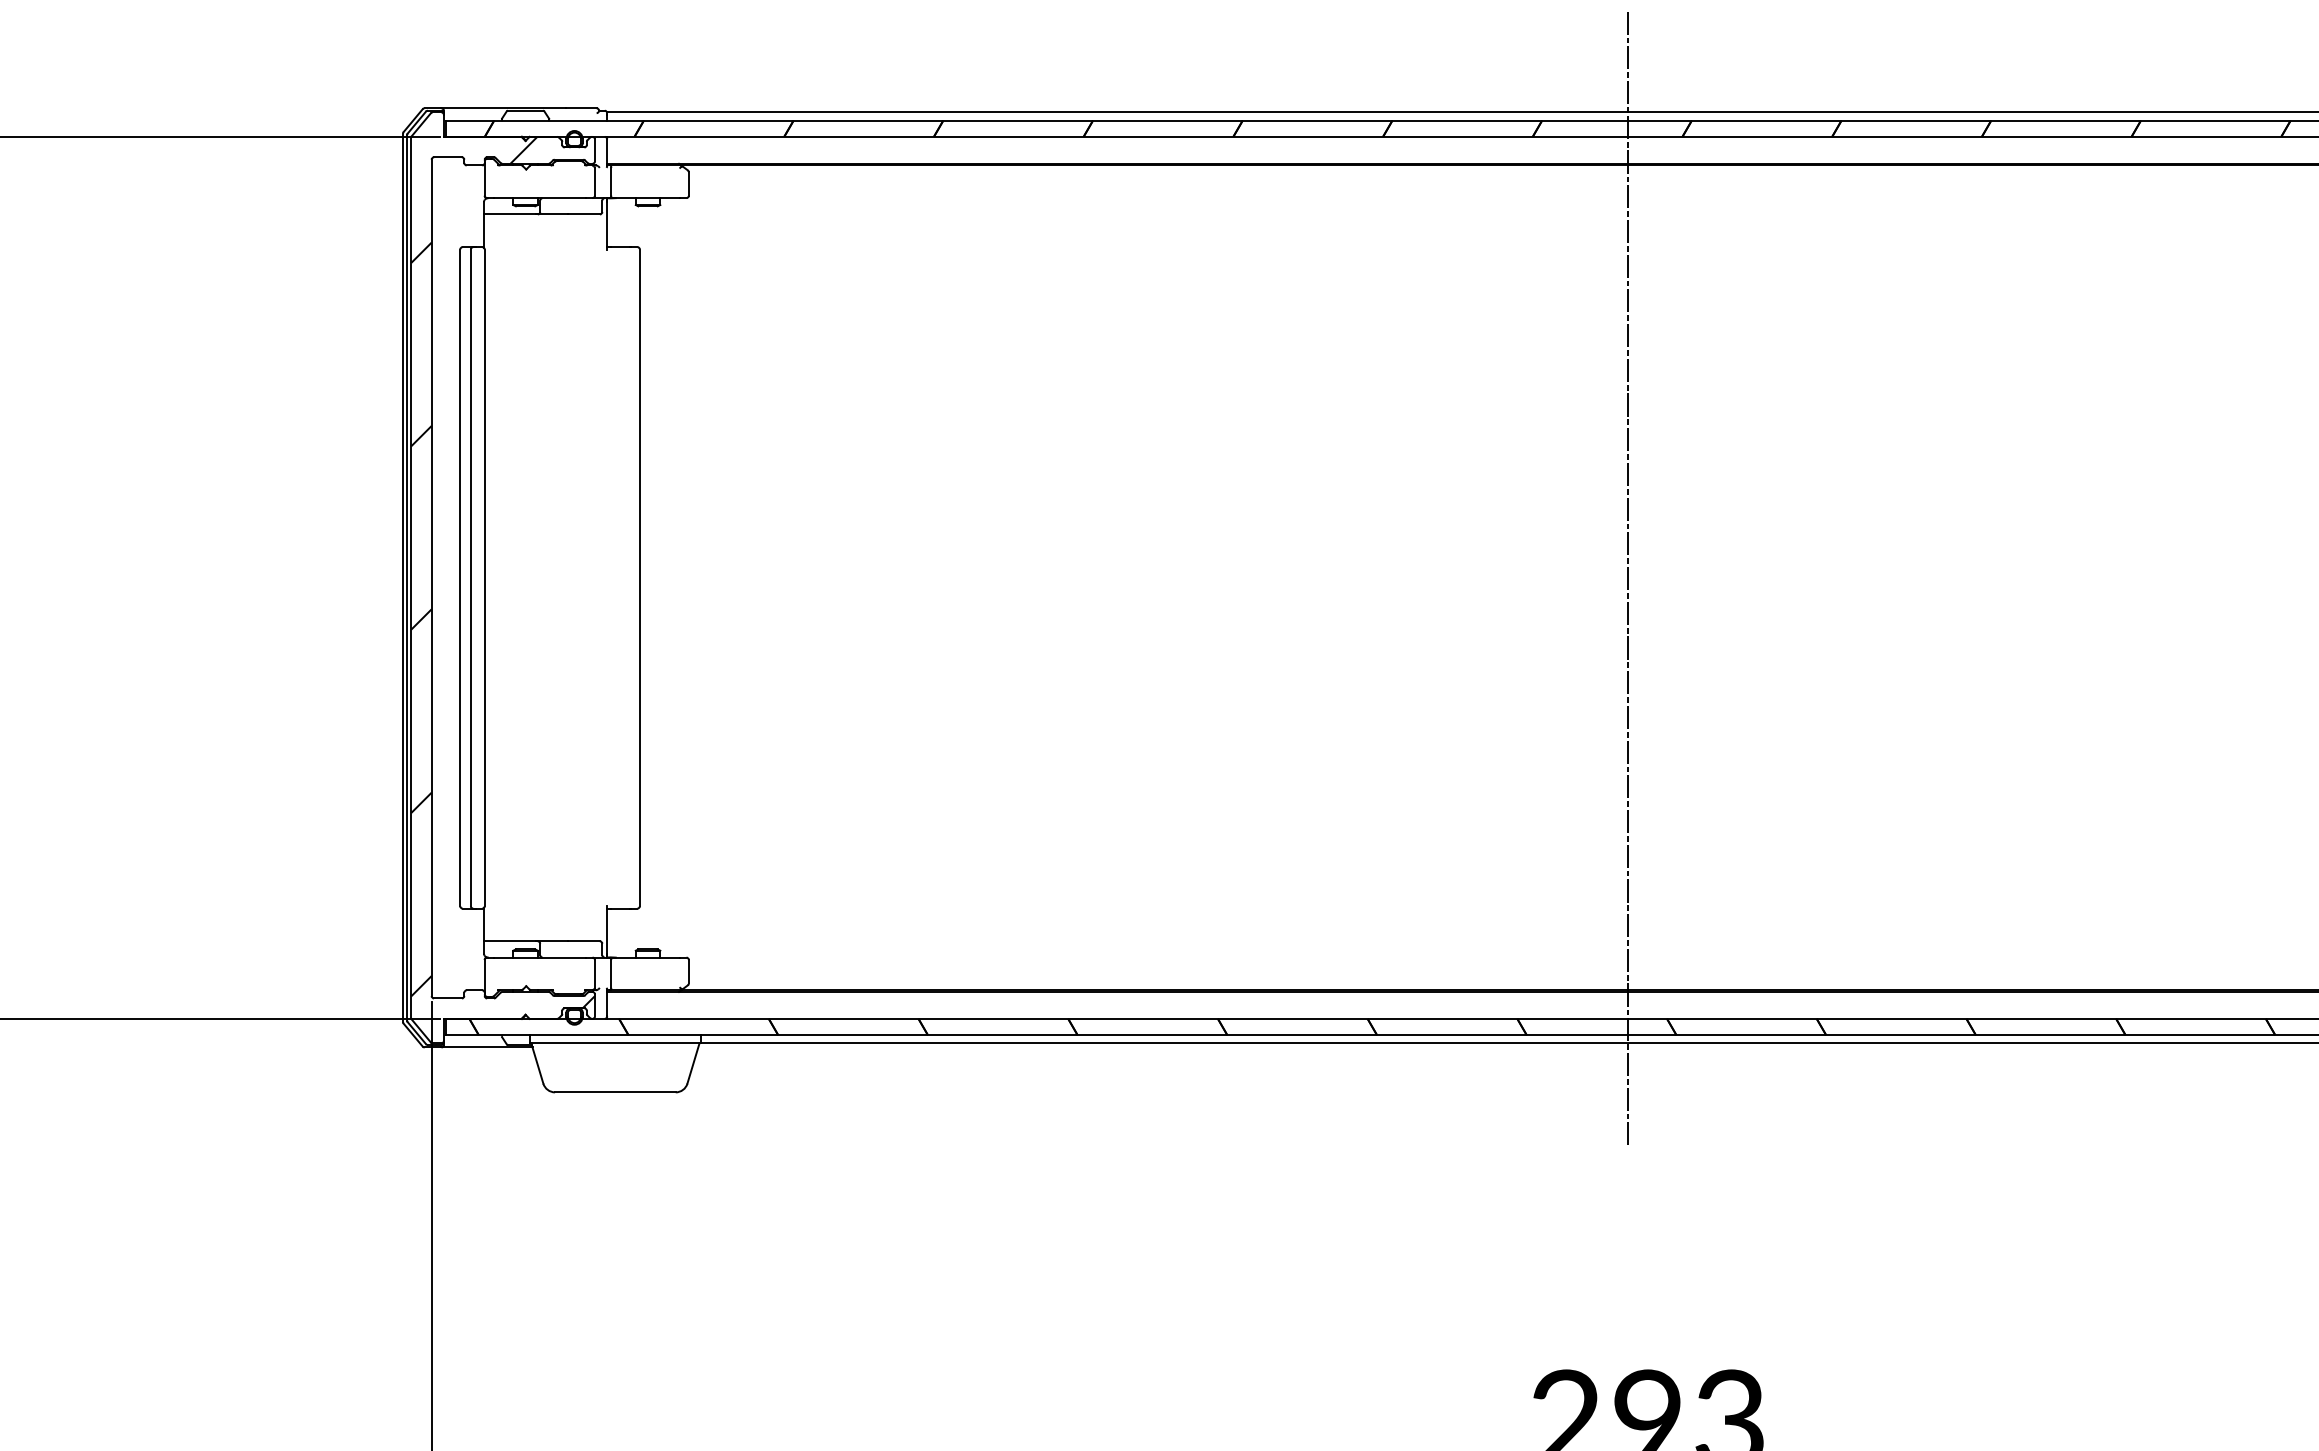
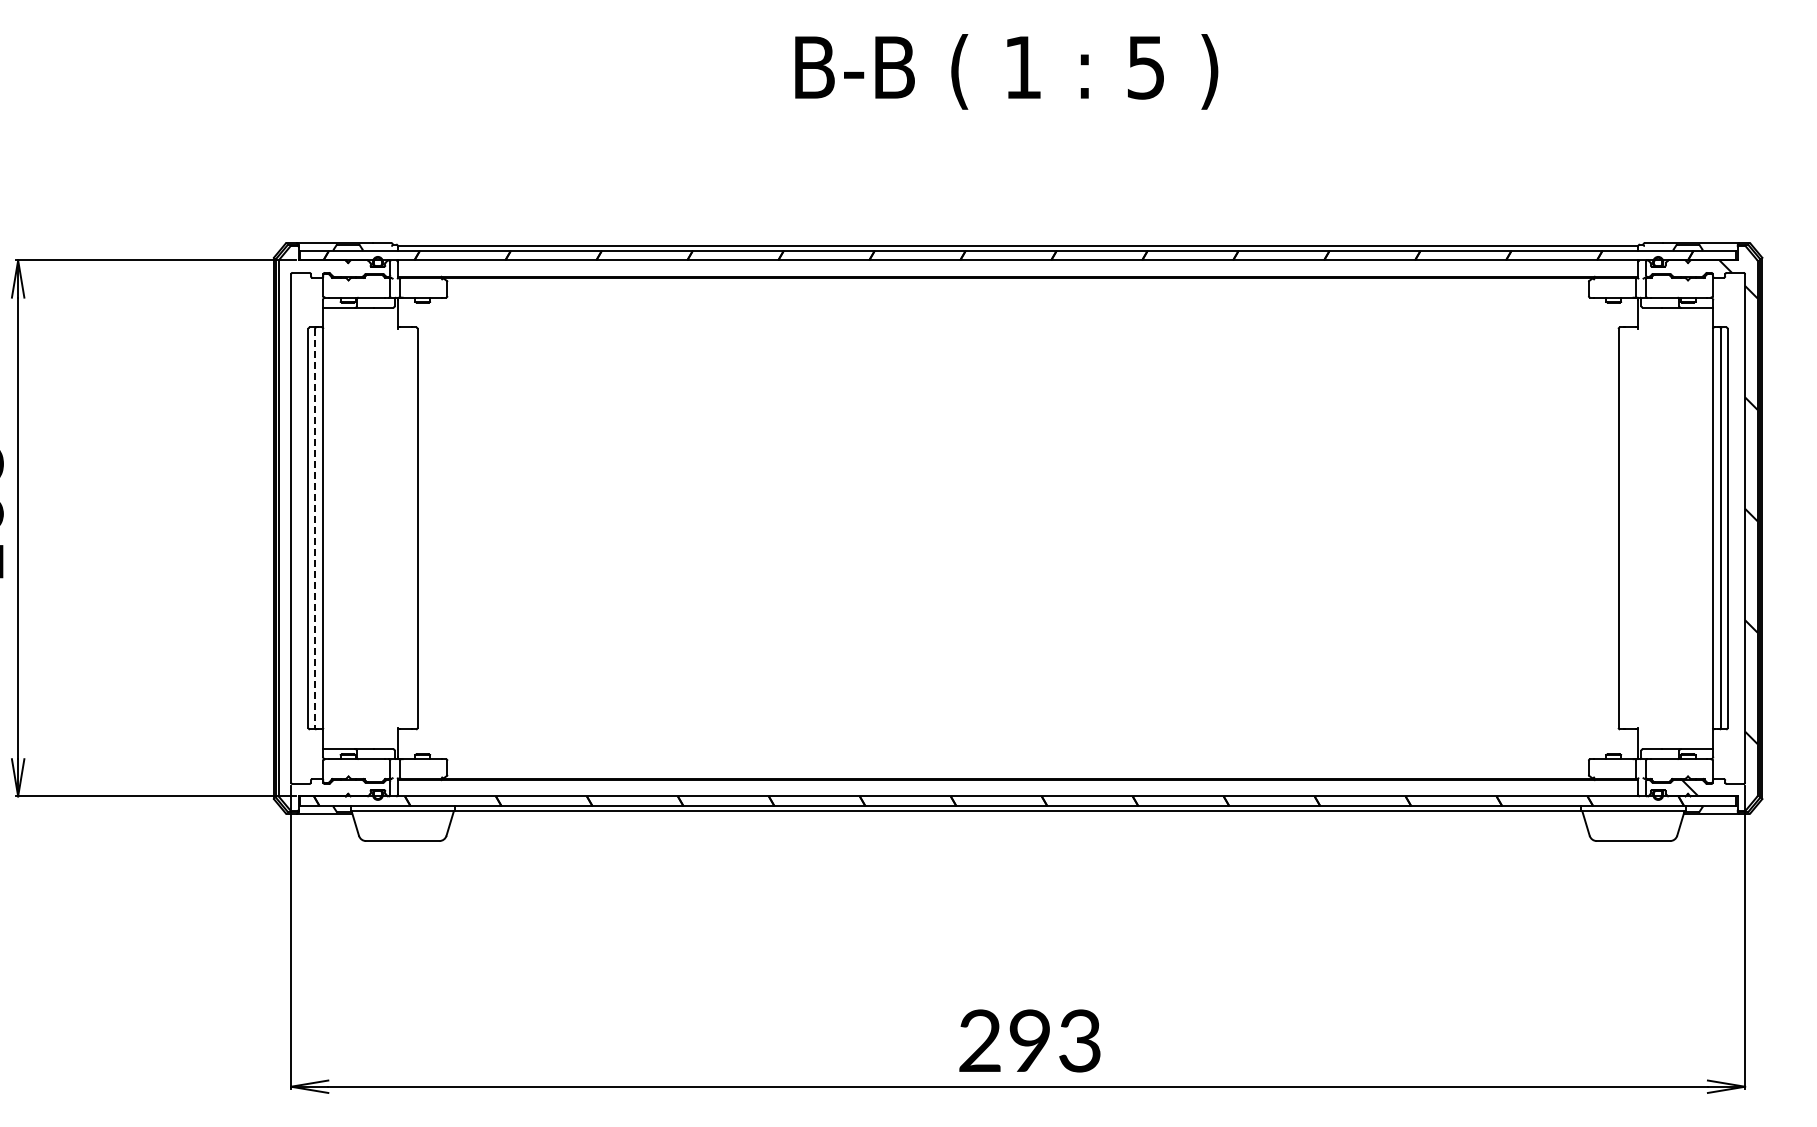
hatch: (503, 571) -> (334, 524), removed
line: (470, 577) -> (314, 528), solid -> dashed
line: (1628, 577) -> (1018, 528), removed

